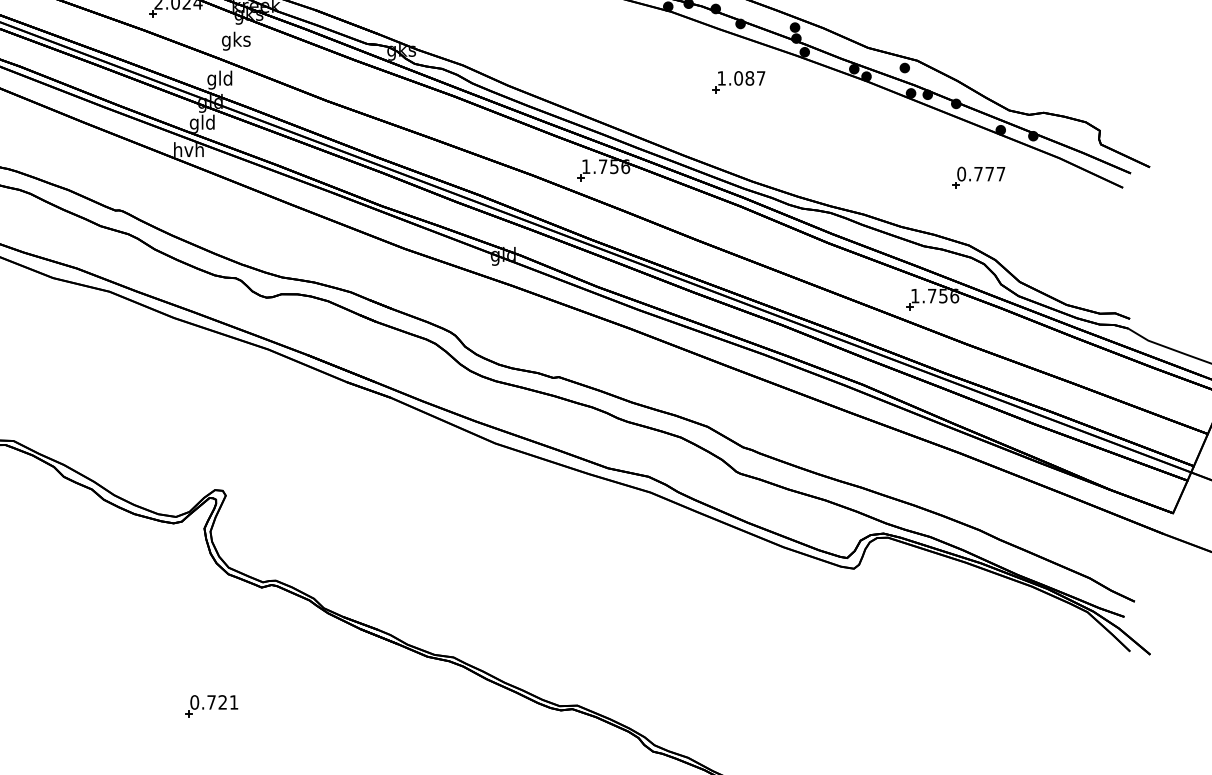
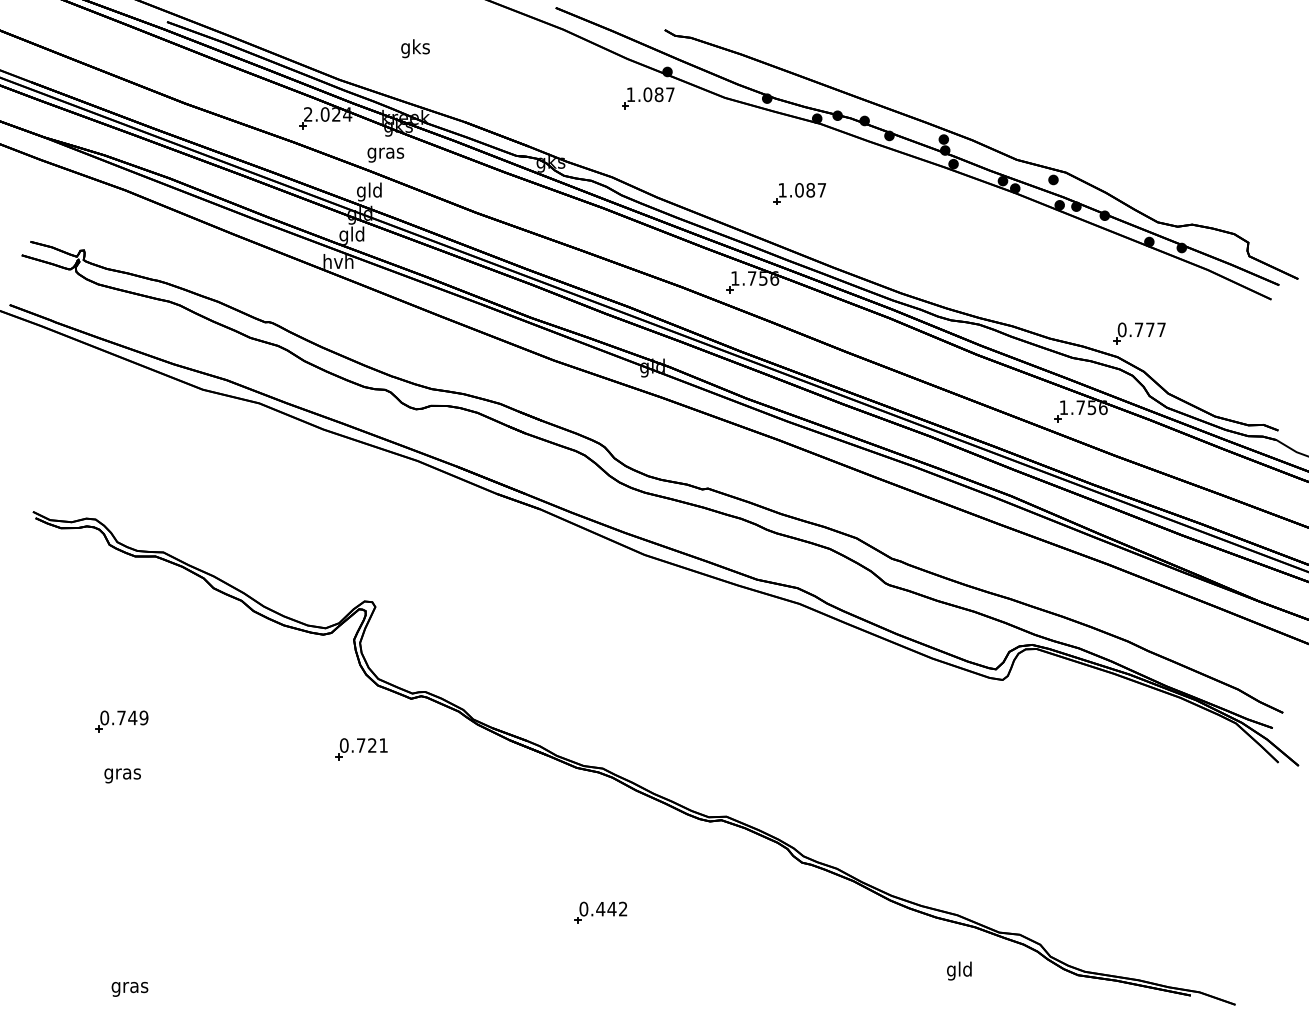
text: (235, 40) -> (385, 152), gks -> gras
part: (738, 81) -> (799, 193), moved
part: (978, 177) -> (1139, 333), moved
part: (211, 706) -> (361, 749), moved

